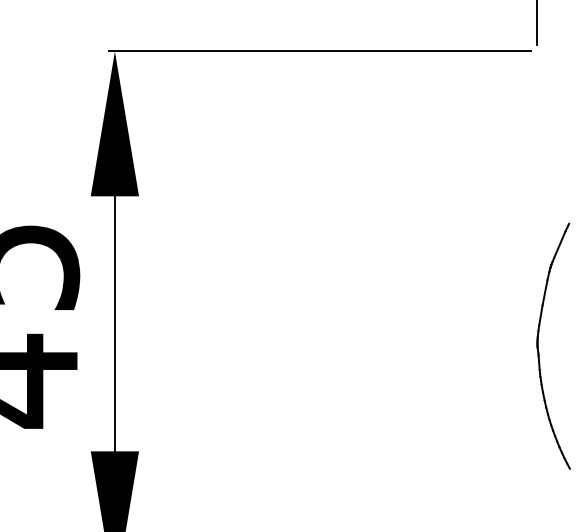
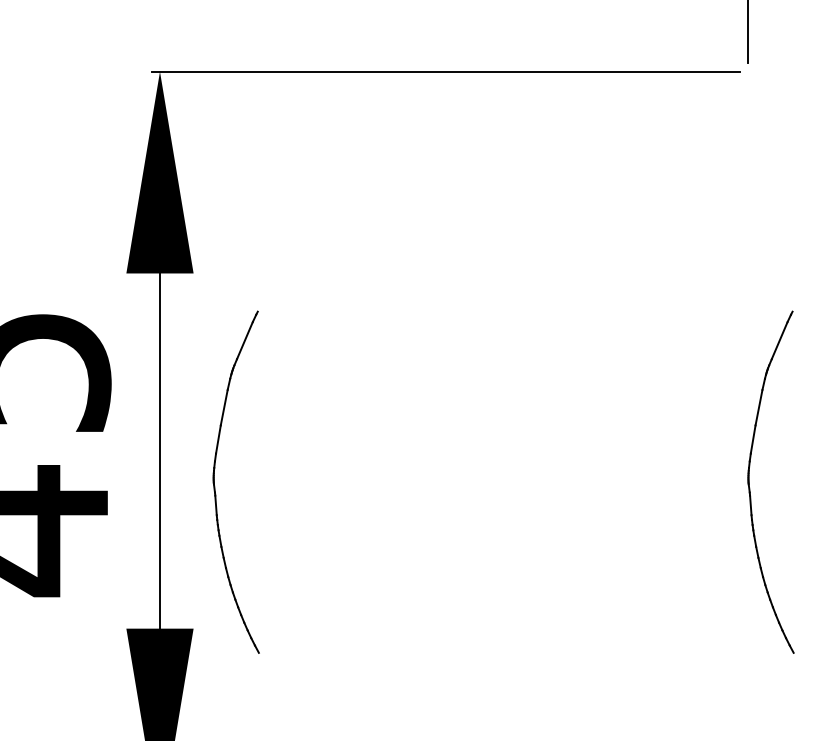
part: (154, 345) -> (215, 481), added

